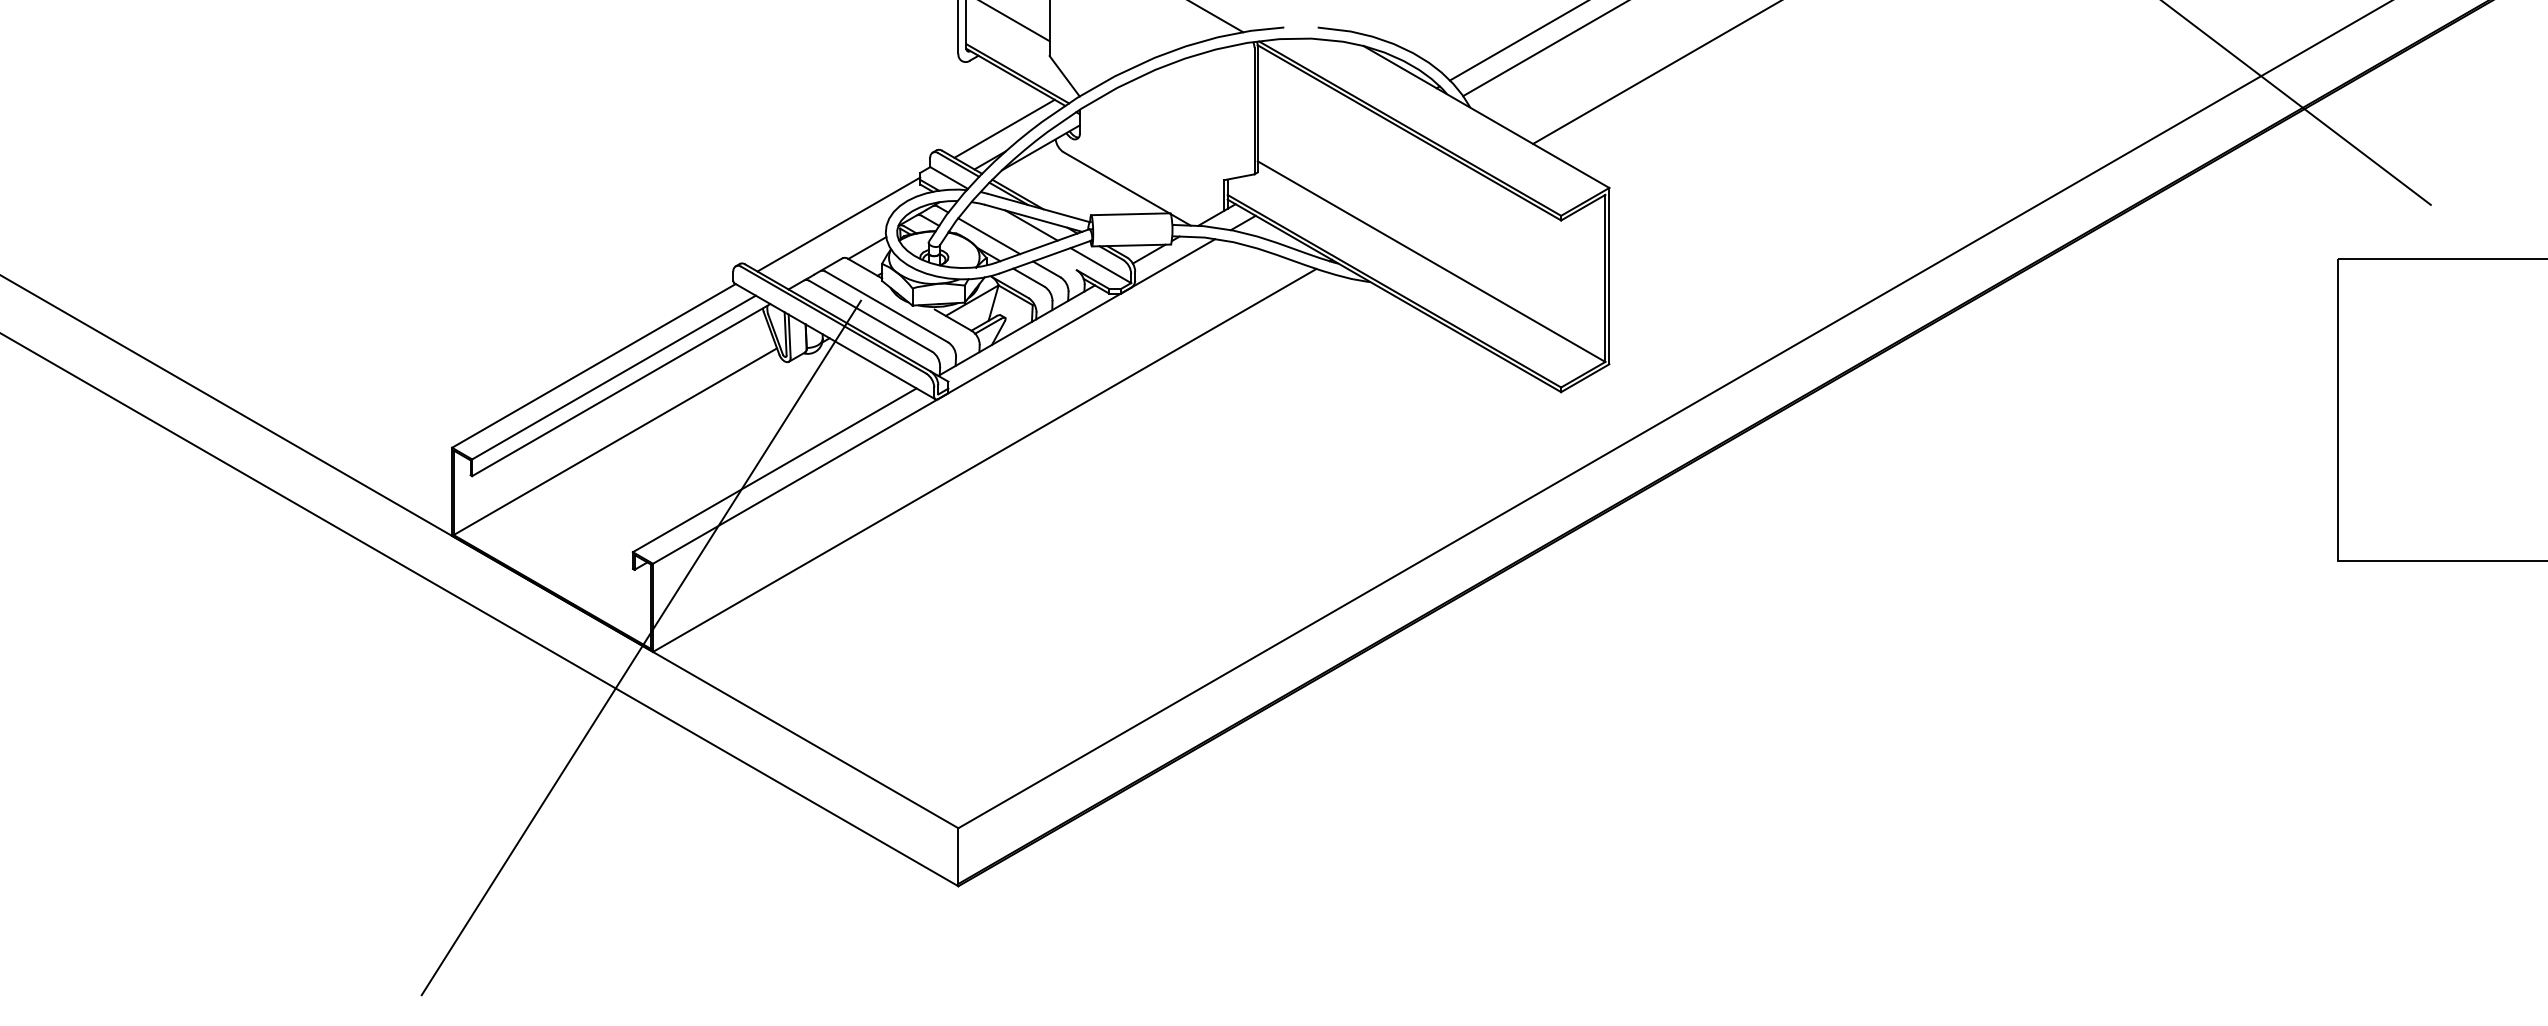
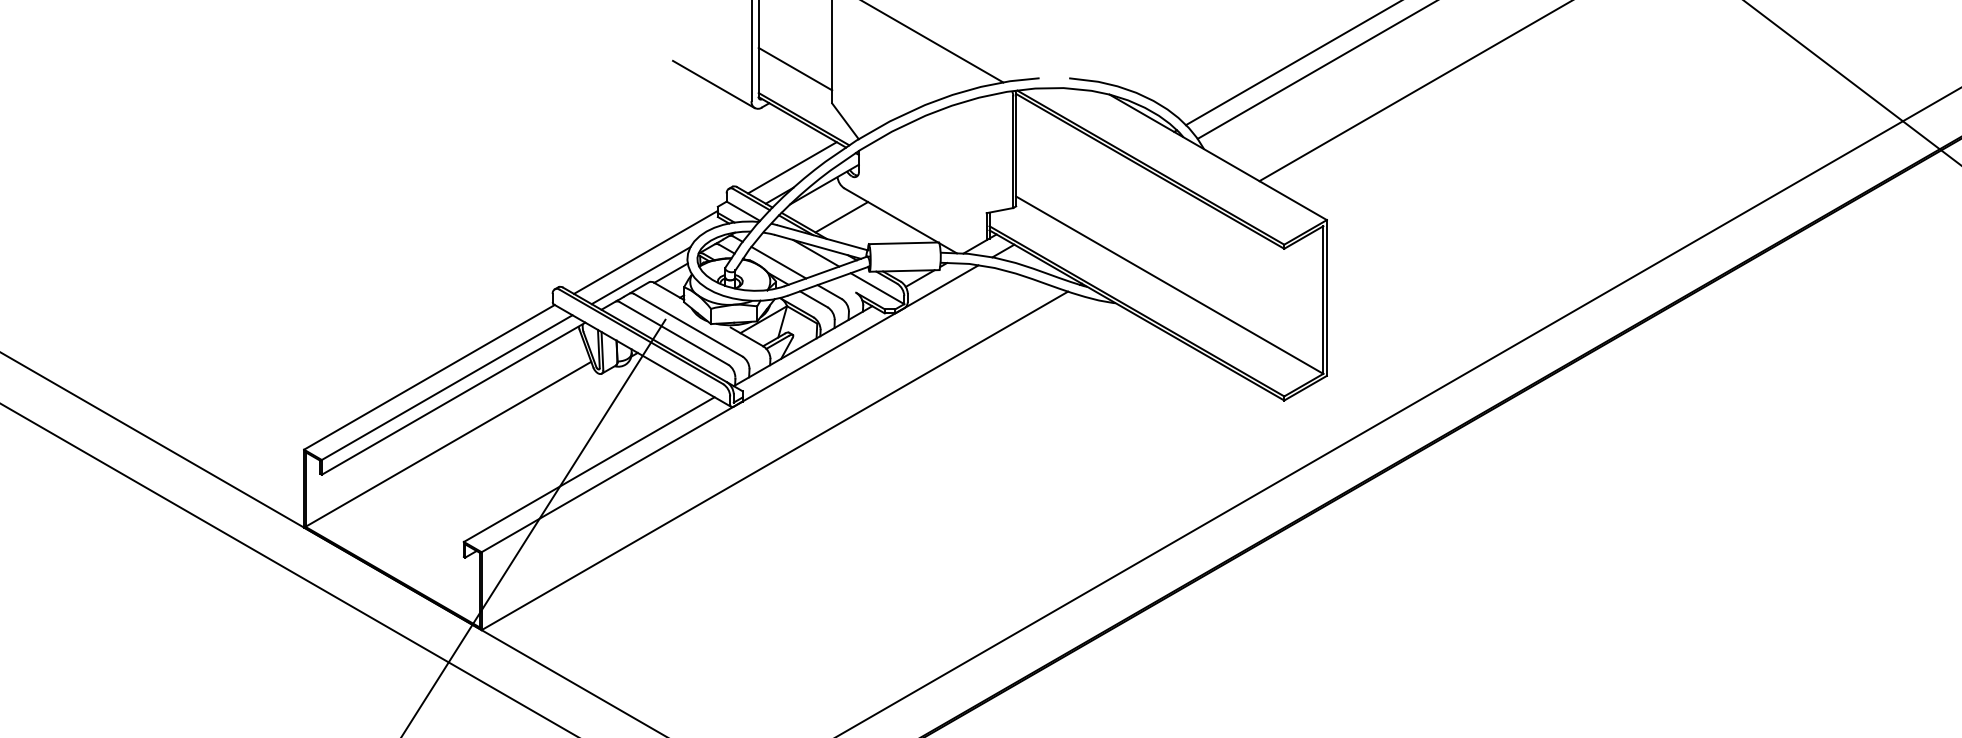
line: (915, 34) -> (713, 84), added
line: (1060, 184) -> (841, 217), added
line: (833, 250) -> (641, 275), added

